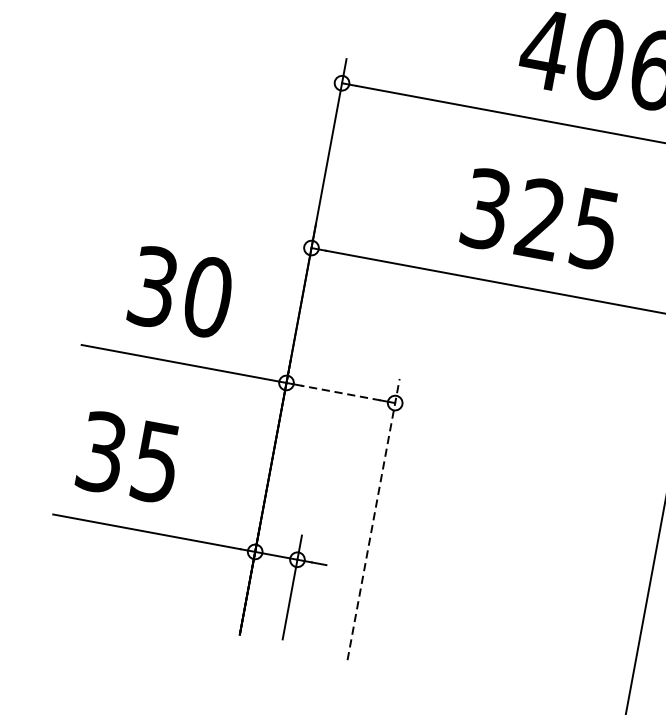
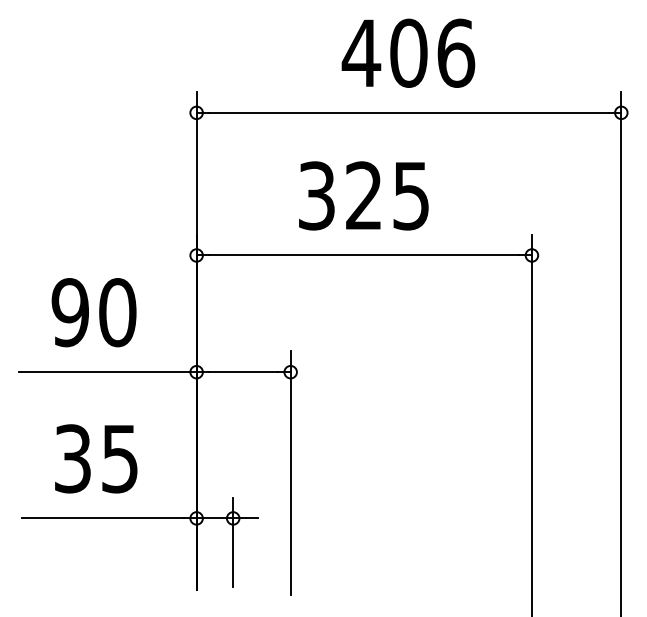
text: (540, 218) -> (363, 195), moved
text: (152, 286) -> (69, 312), 30 -> 90
line: (340, 393) -> (243, 372), dashed -> solid
text: (129, 456) -> (96, 458), moved
line: (373, 518) -> (290, 472), dashed -> solid

